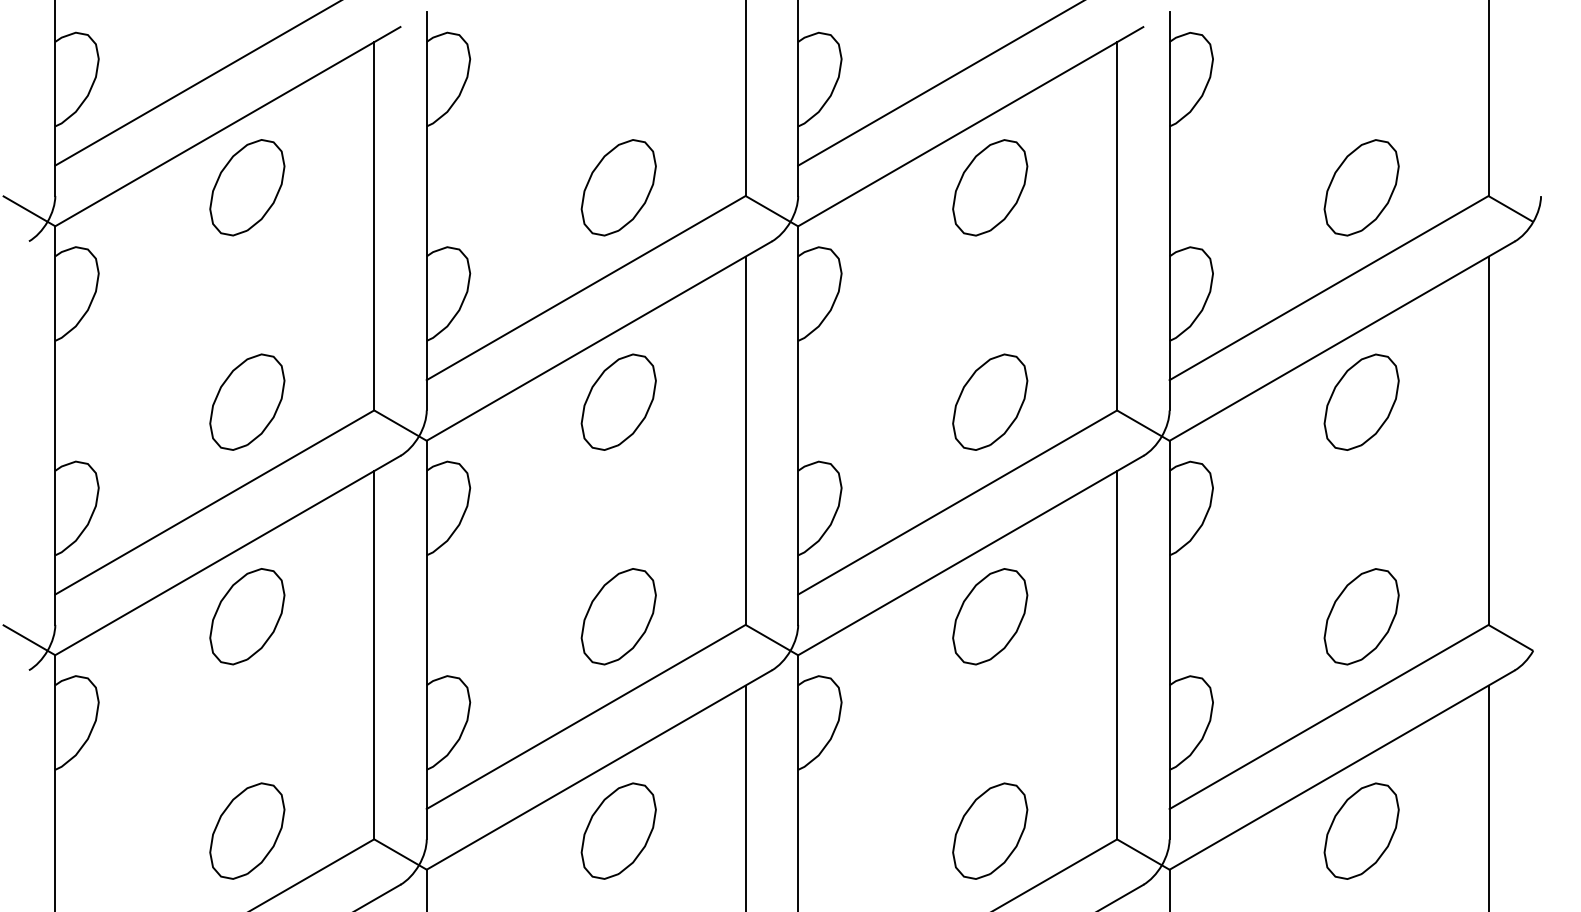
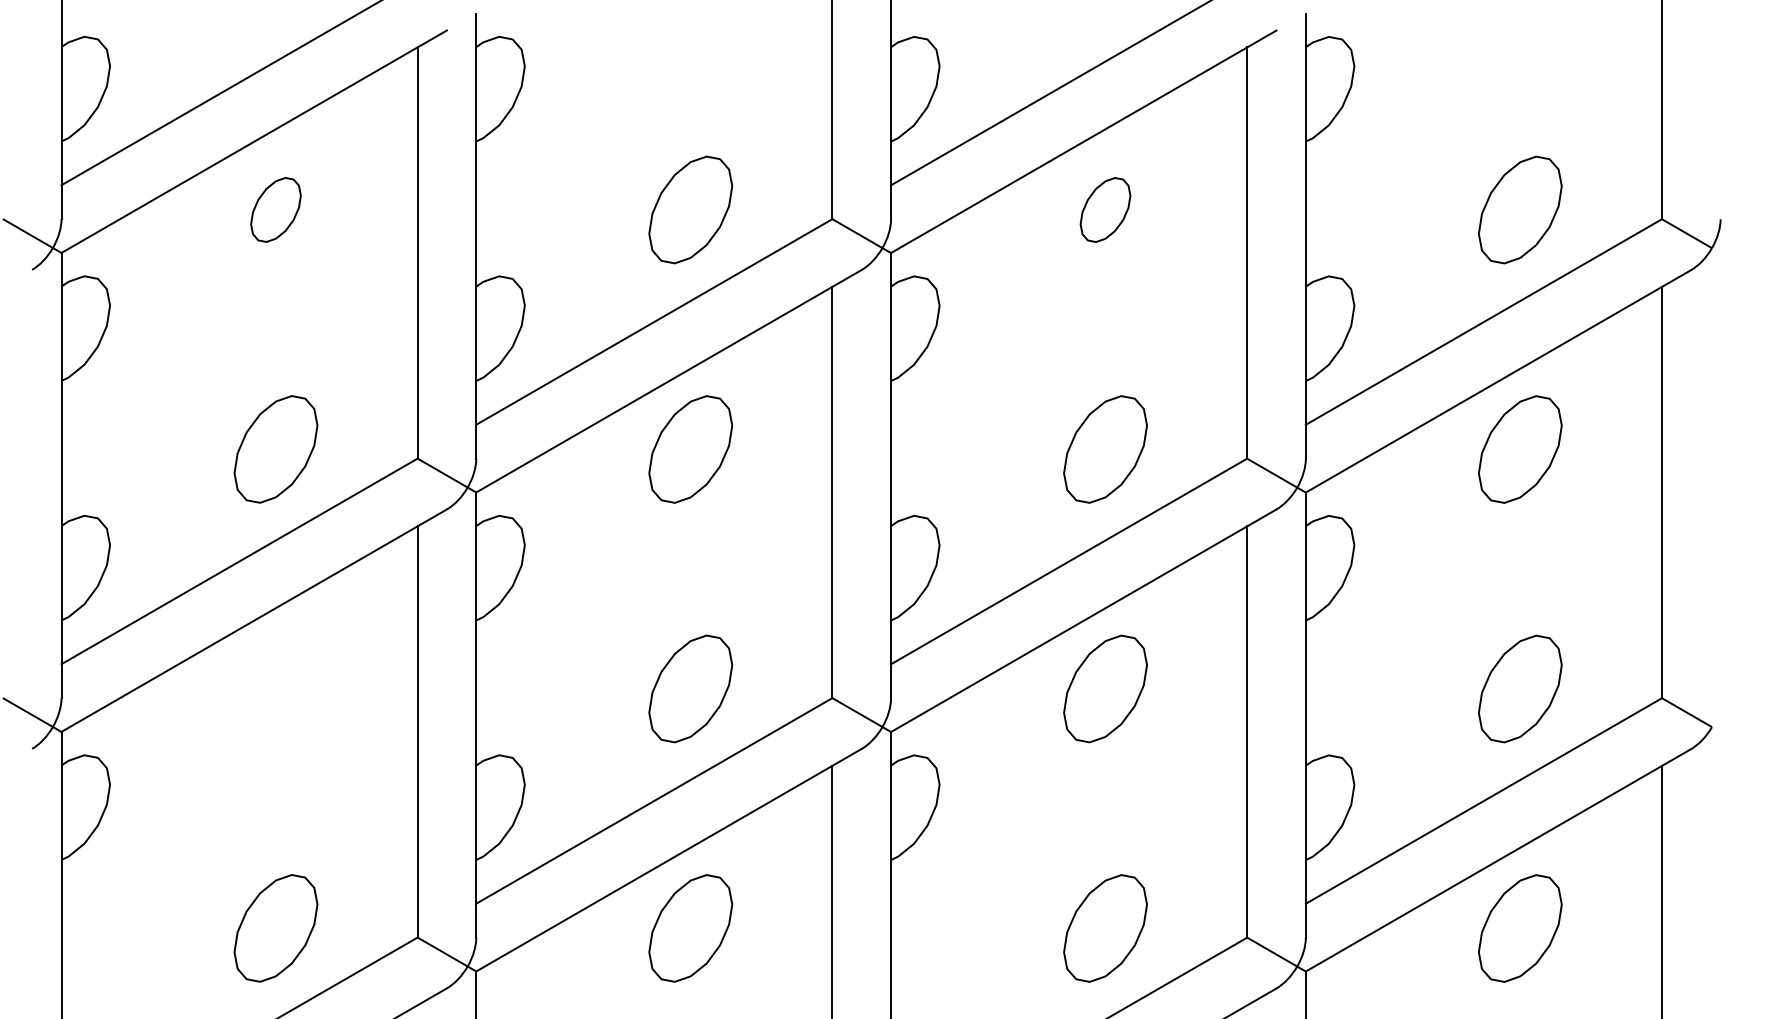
part: (246, 187) -> (275, 209), size x0.6
part: (990, 187) -> (1105, 209), size x0.6
part: (246, 616) -> (275, 688), removed

